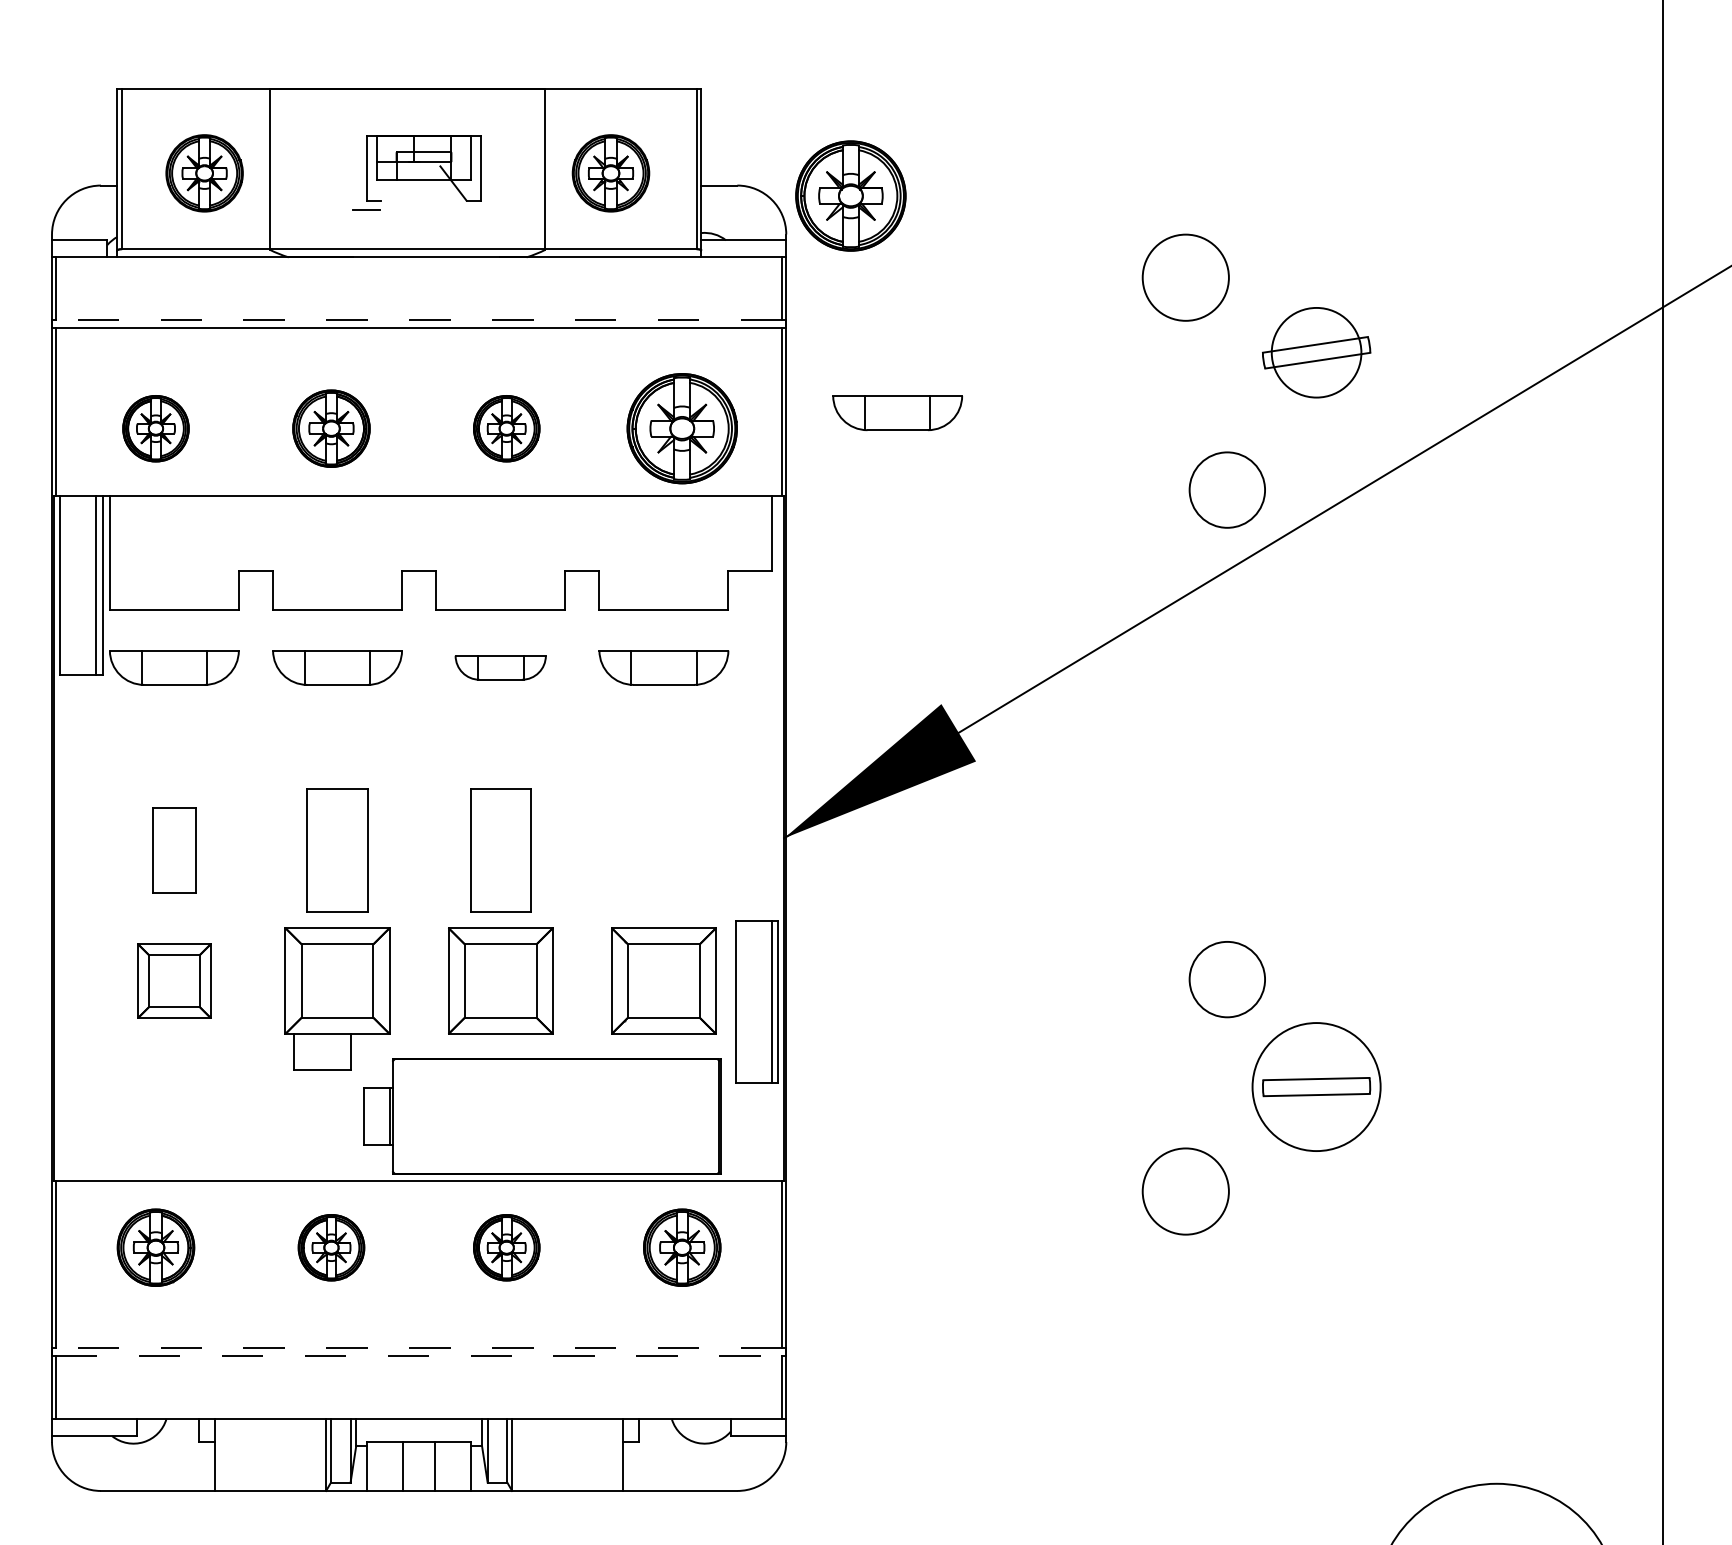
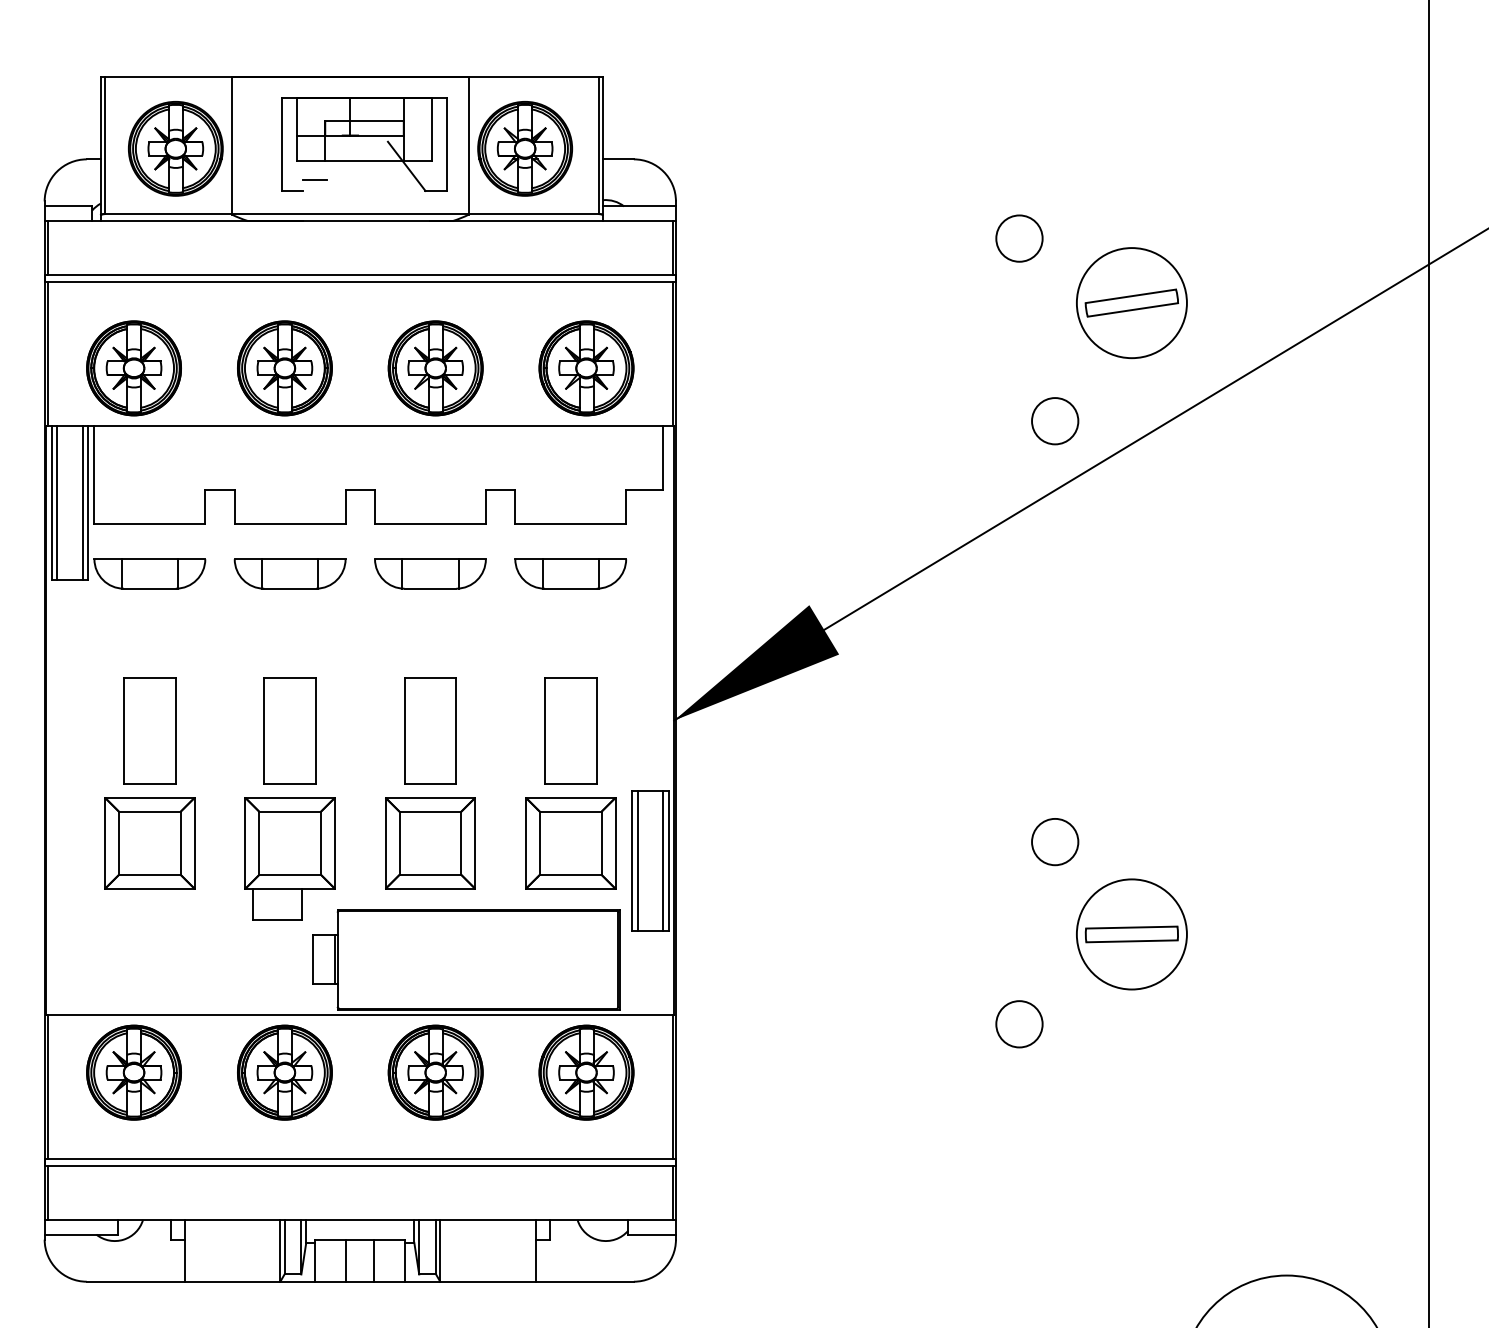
part: (424, 168) -> (364, 144), size x1.67
part: (204, 172) -> (175, 148), size x1.43
part: (611, 172) -> (525, 148), size x1.43
part: (850, 196) -> (731, 168), removed
circle: (1185, 277) -> (1019, 238), size x0.62
line: (418, 320) -> (359, 275), dashed -> solid
circle: (1316, 353) -> (1131, 303), size x1.43
part: (897, 412) -> (771, 354), removed
part: (155, 428) -> (133, 368), size x1.67
part: (330, 428) -> (284, 368), size x1.43
part: (506, 428) -> (435, 368), size x1.67
circle: (1227, 490) -> (1055, 421), size x0.71
line: (66, 584) -> (57, 502), added
part: (500, 667) -> (430, 573), size x1.43
part: (173, 849) -> (149, 730), size x1.43
part: (663, 849) -> (570, 730), added
circle: (1227, 978) -> (1055, 841), size x0.71
part: (173, 981) -> (149, 843), size x1.43
line: (742, 1002) -> (638, 861), added
circle: (1185, 1191) -> (1019, 1024), size x0.62
part: (155, 1247) -> (133, 1072), size x1.43
part: (330, 1247) -> (284, 1072), size x1.67
part: (506, 1247) -> (435, 1072), size x1.67
part: (682, 1247) -> (586, 1072), size x1.43
line: (418, 1347) -> (359, 1158), dashed -> solid
line: (419, 1355) -> (360, 1165), dashed -> solid

